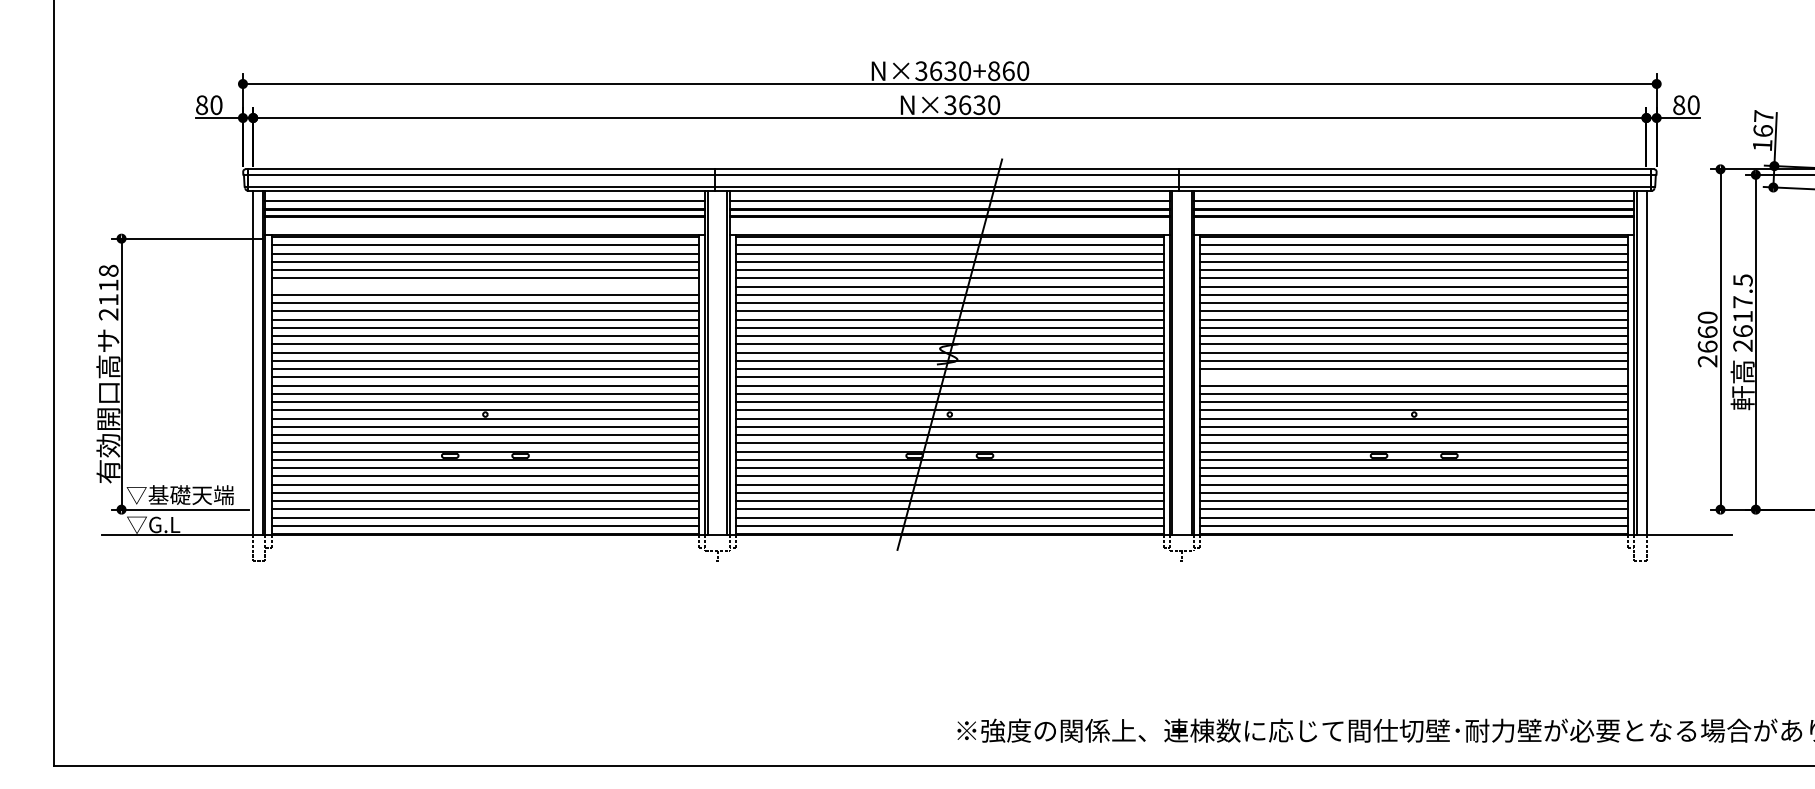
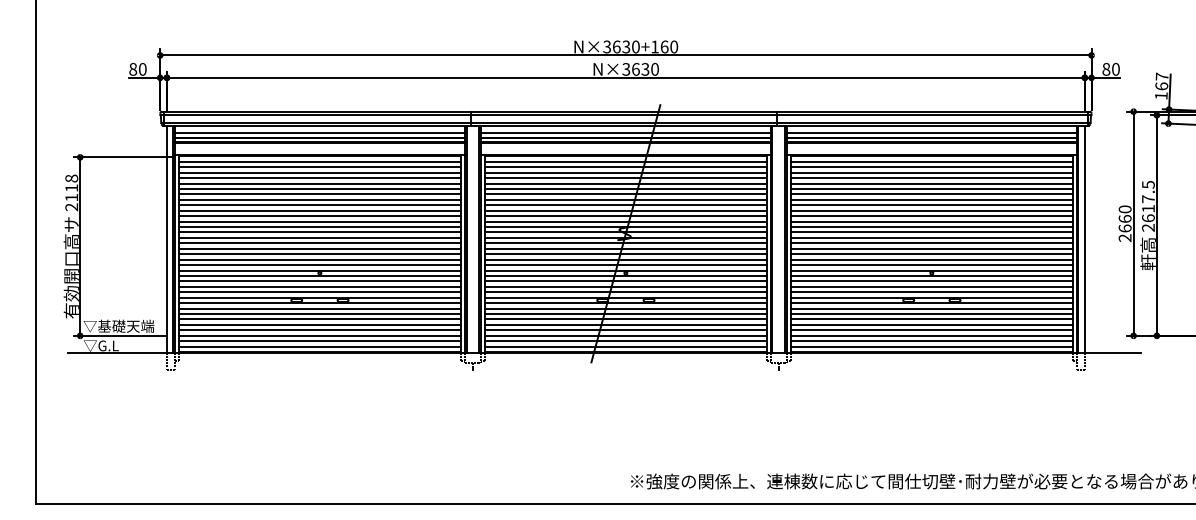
text: (993, 70) -> (654, 46), N×3630+860 -> N×3630+160
line: (484, 285) -> (319, 188), added
line: (1413, 377) -> (931, 248), added

